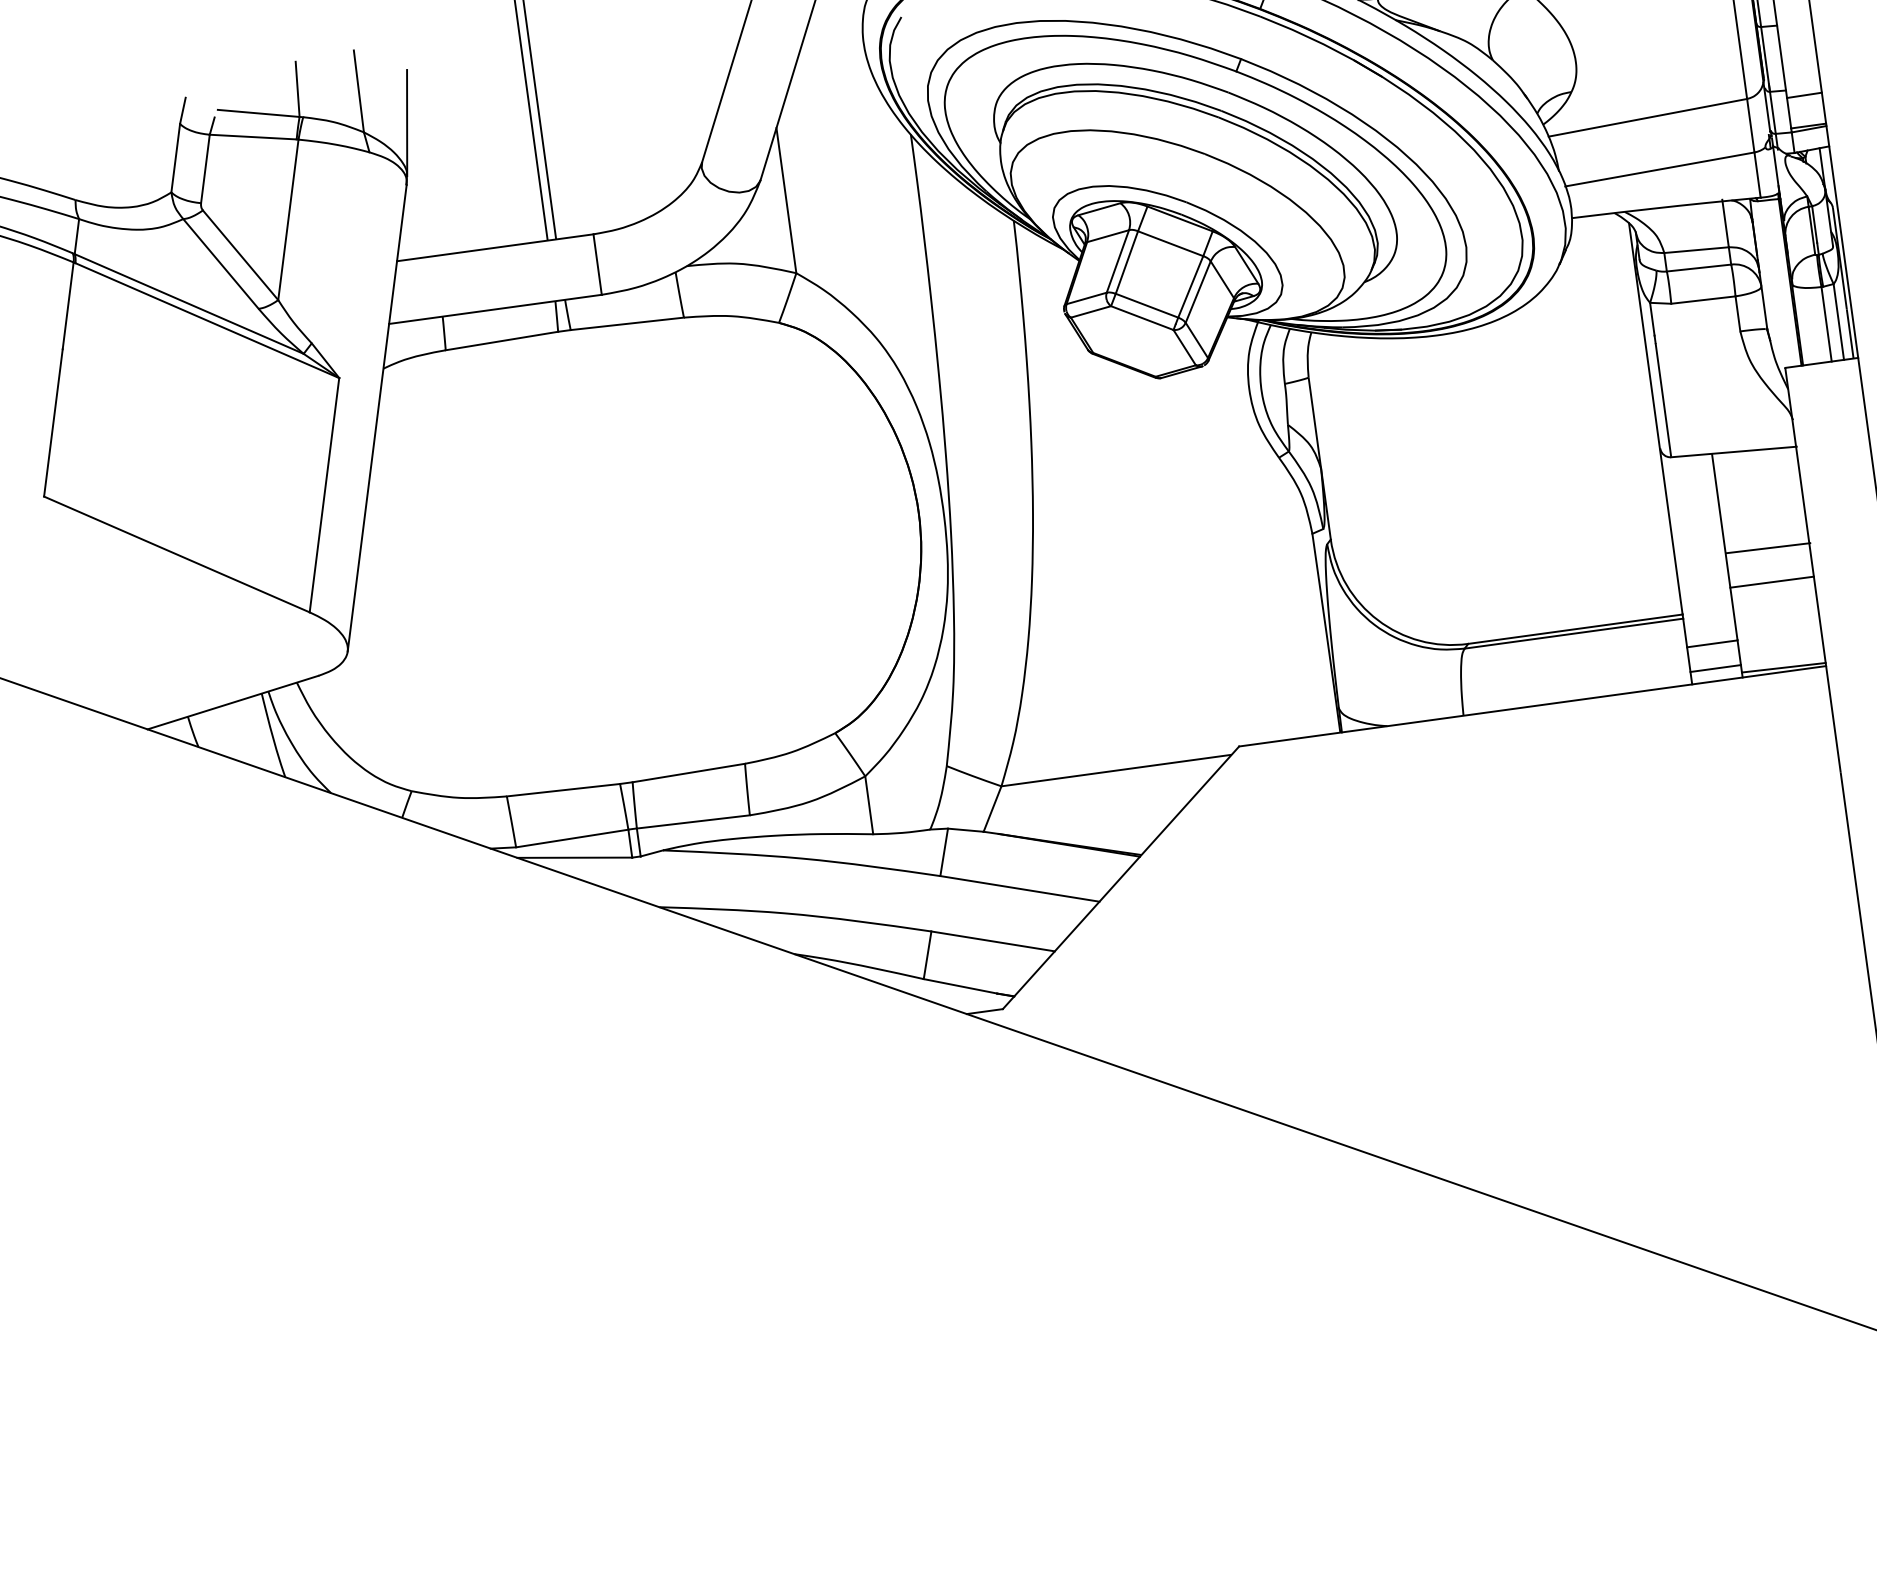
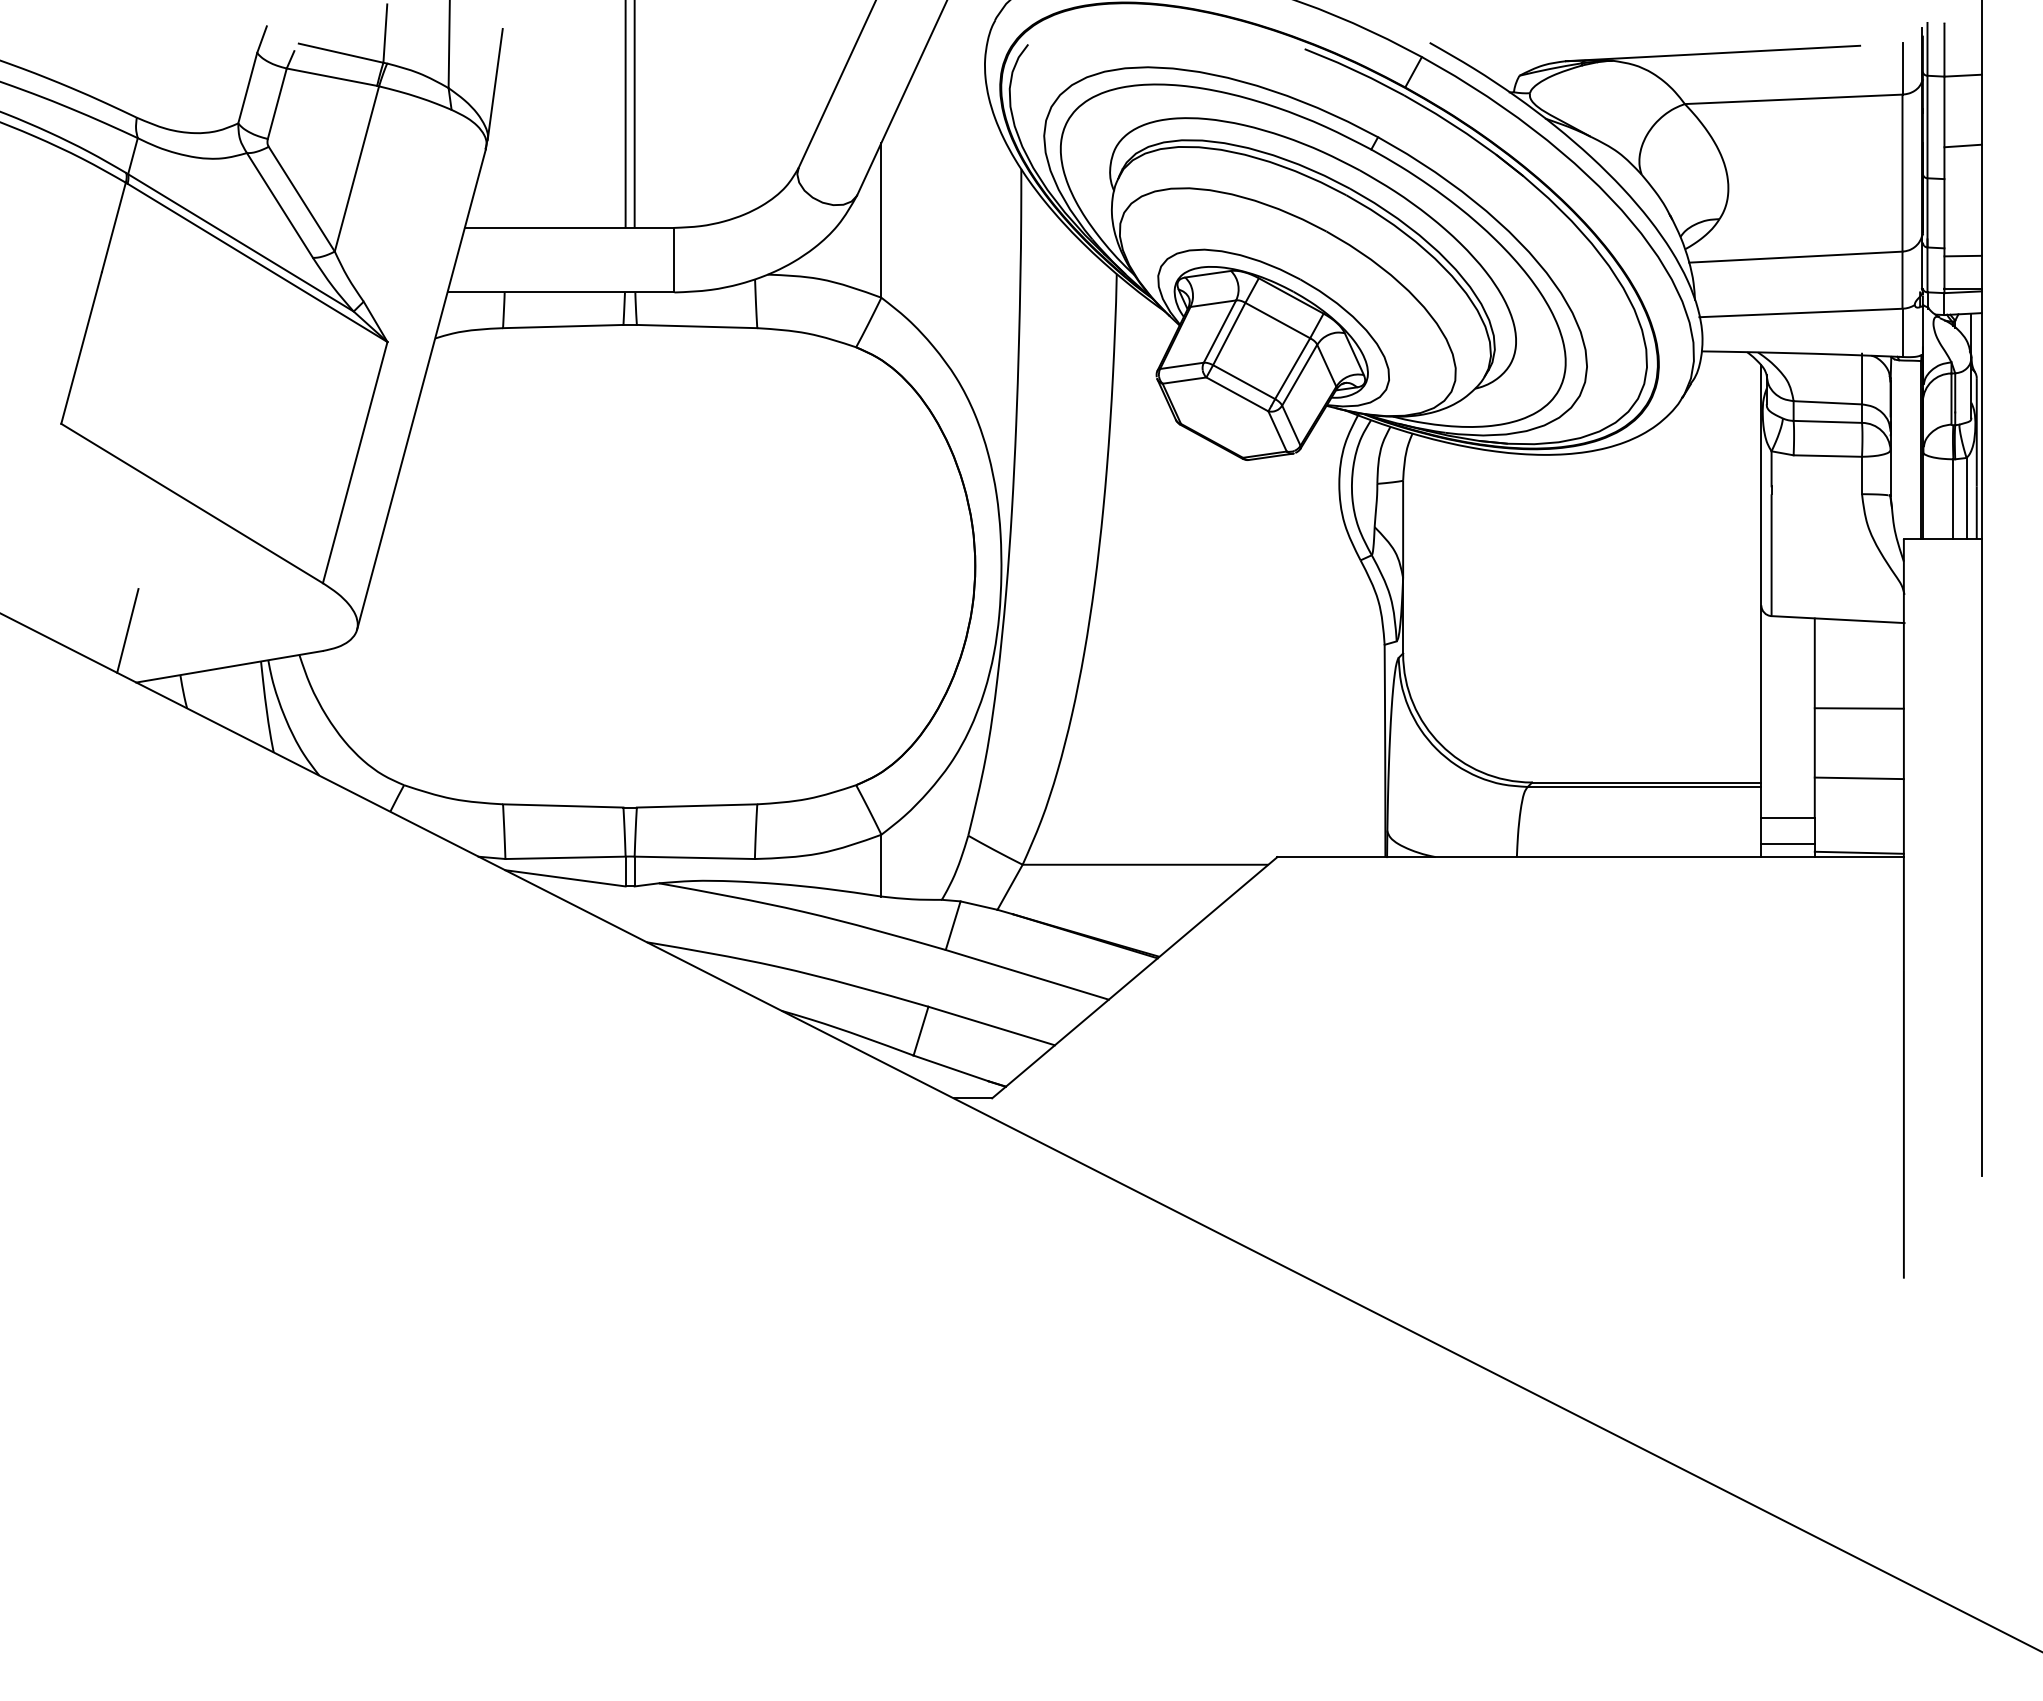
line: (1767, 548) -> (1858, 778), moved
line: (1771, 582) -> (1858, 708), moved
line: (132, 681) -> (127, 630), added

